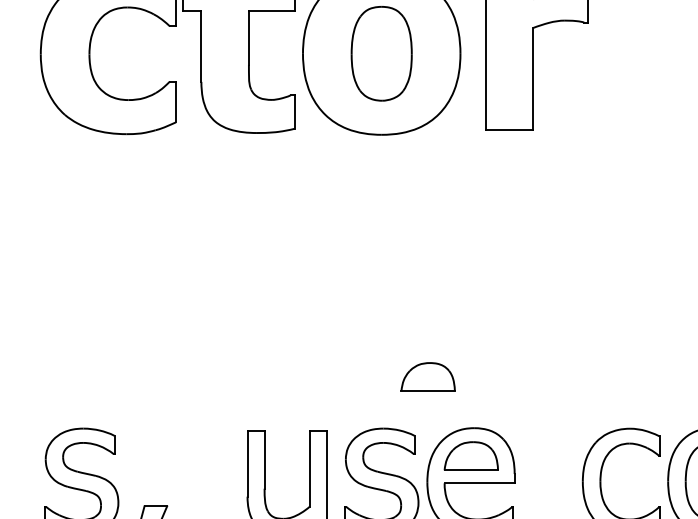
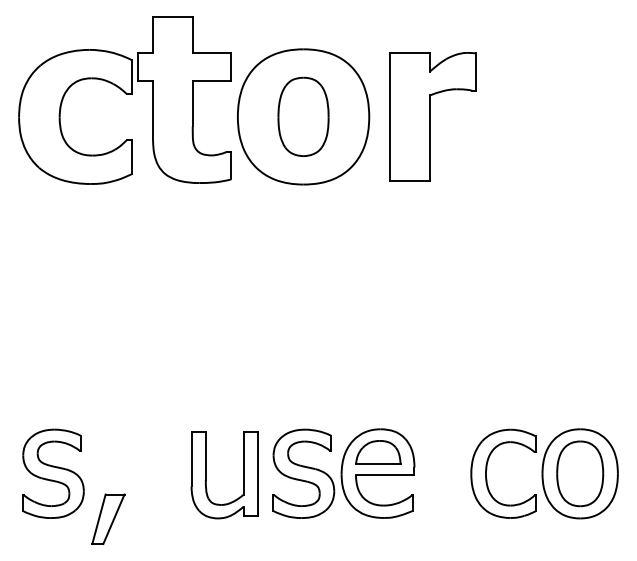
part: (428, 376) -> (342, 386), removed

